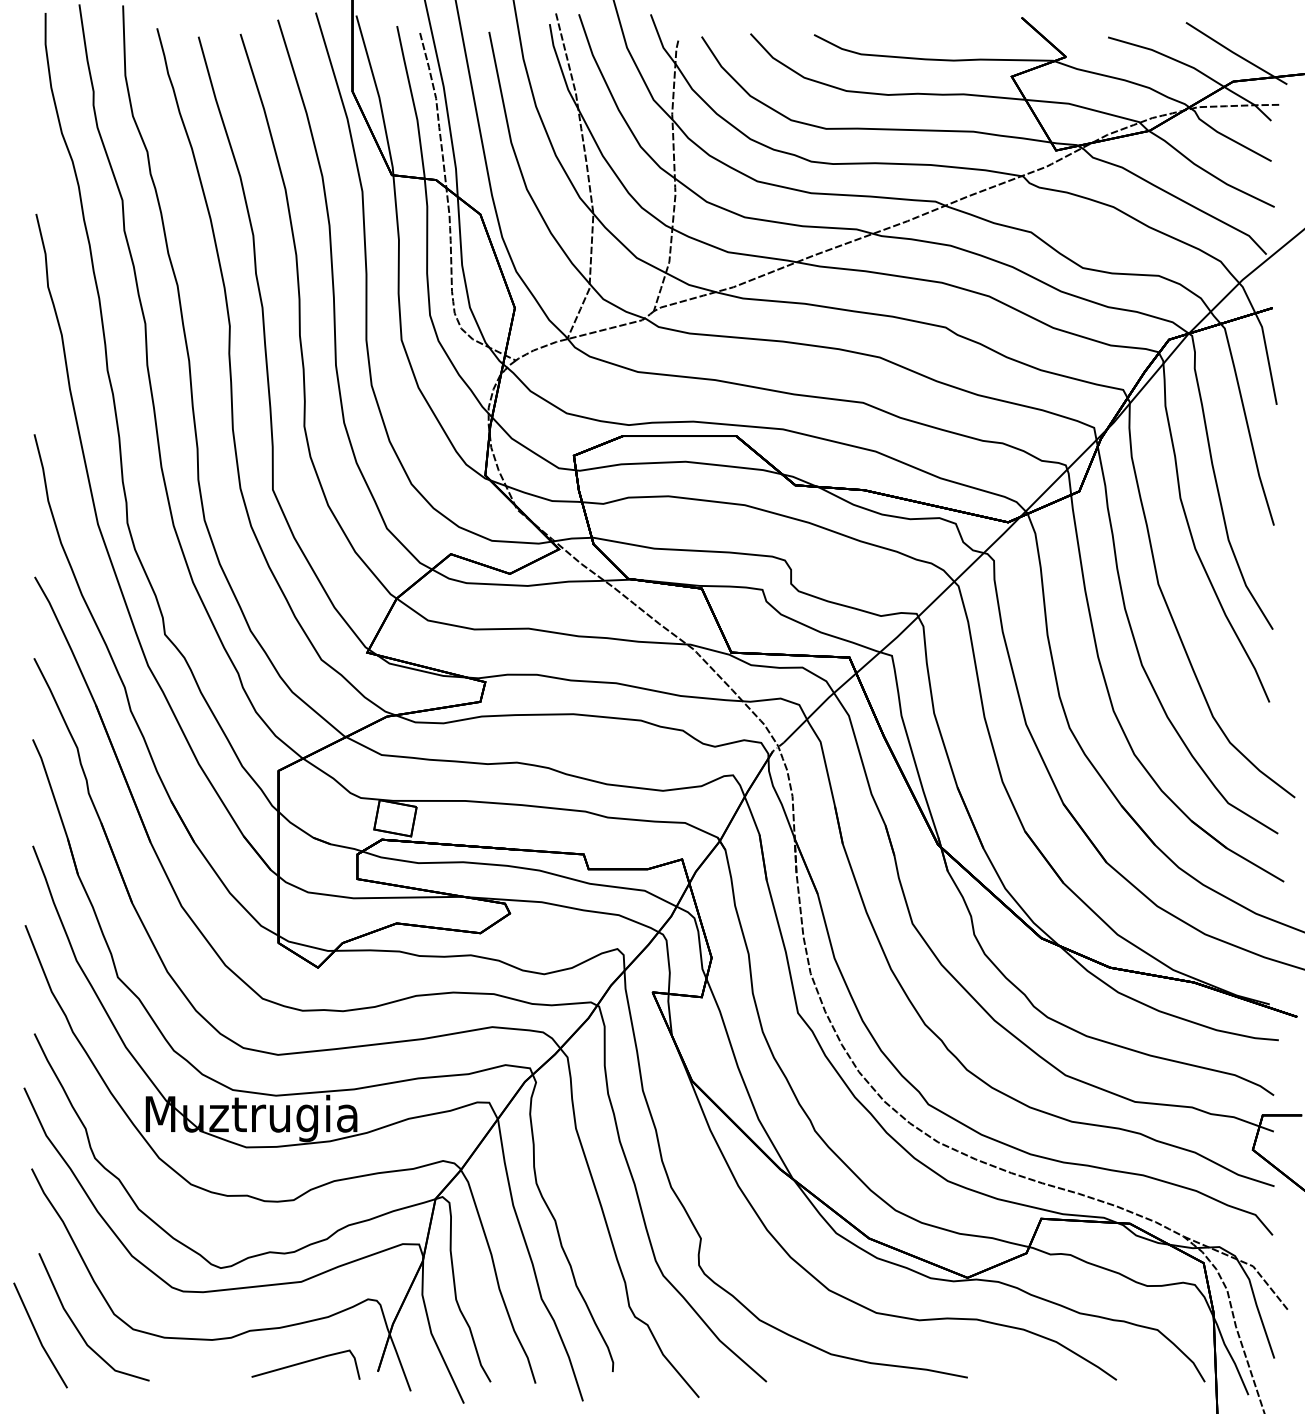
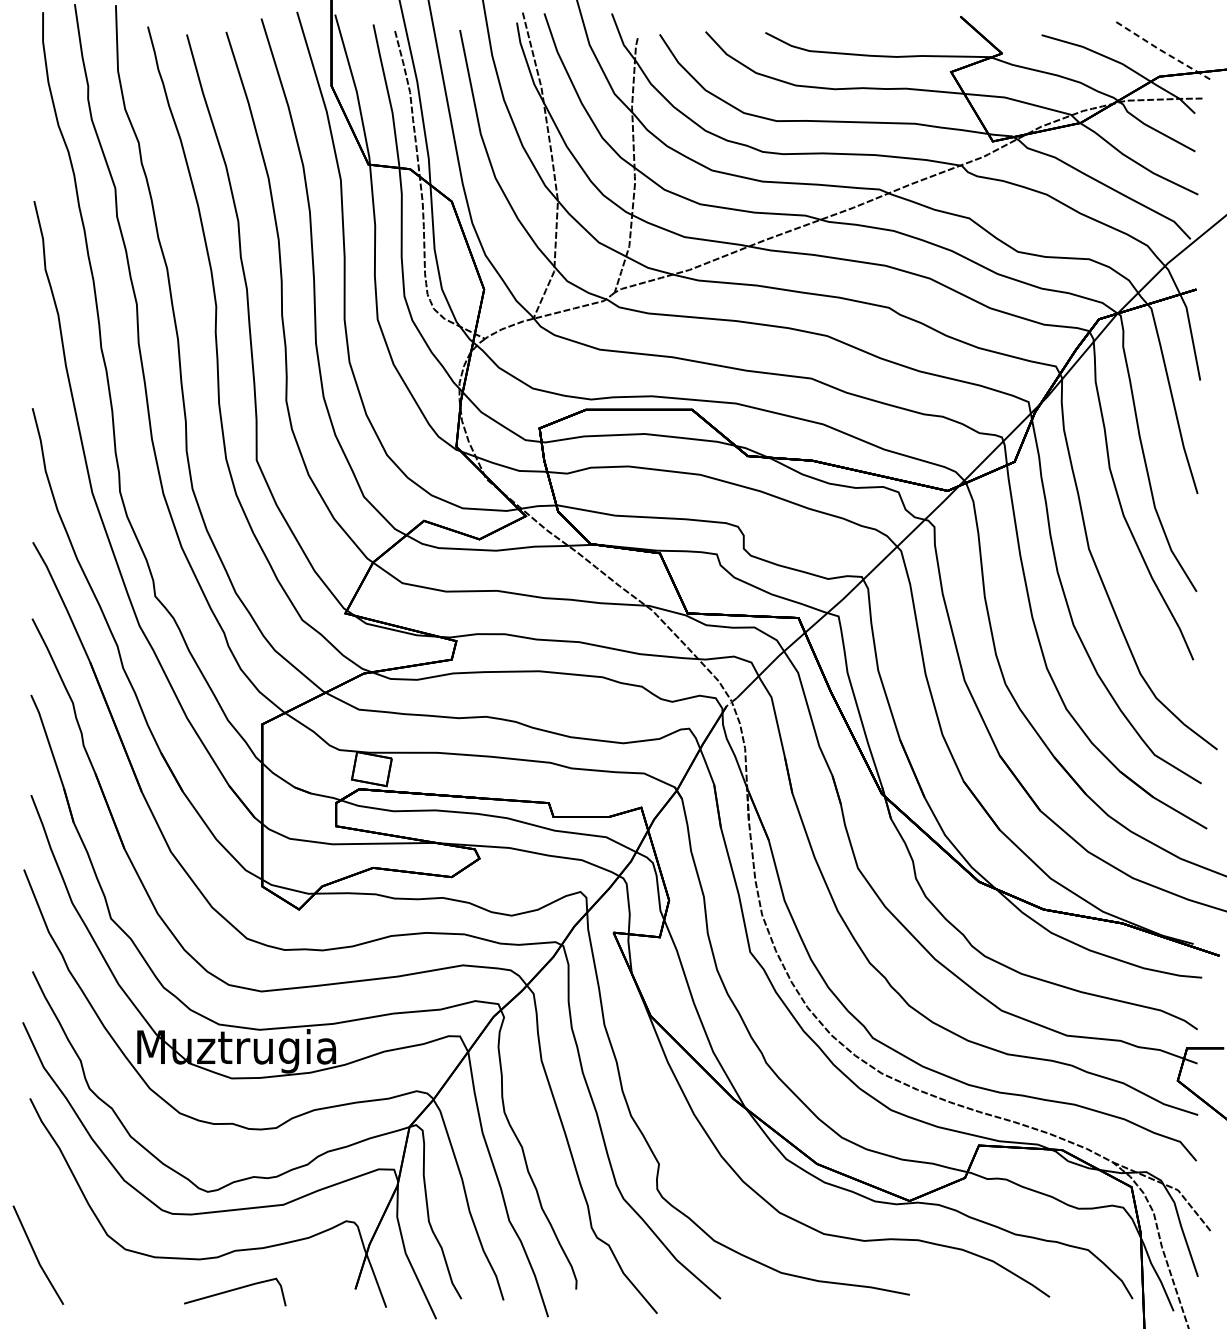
line: (1235, 53) -> (1161, 50), solid -> dashed
line: (77, 1327) -> (73, 1247), removed
line: (304, 1363) -> (233, 1290), moved

